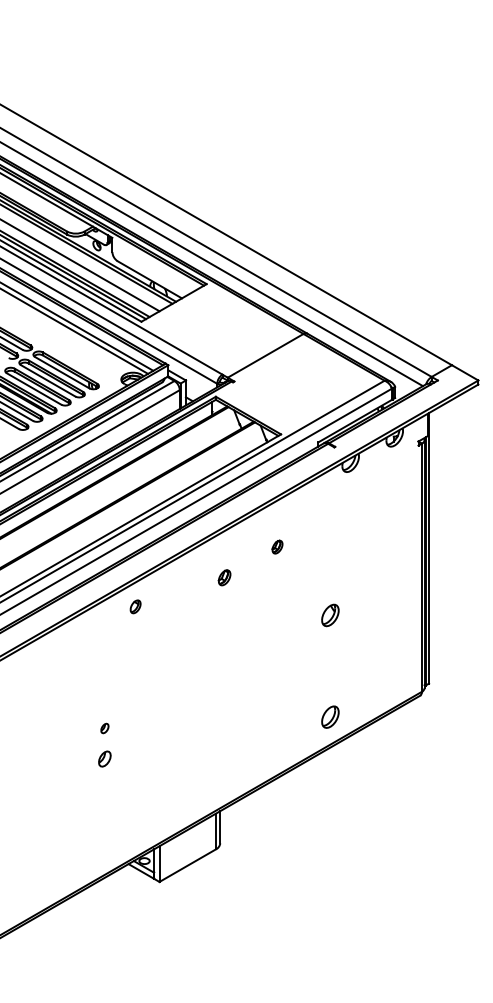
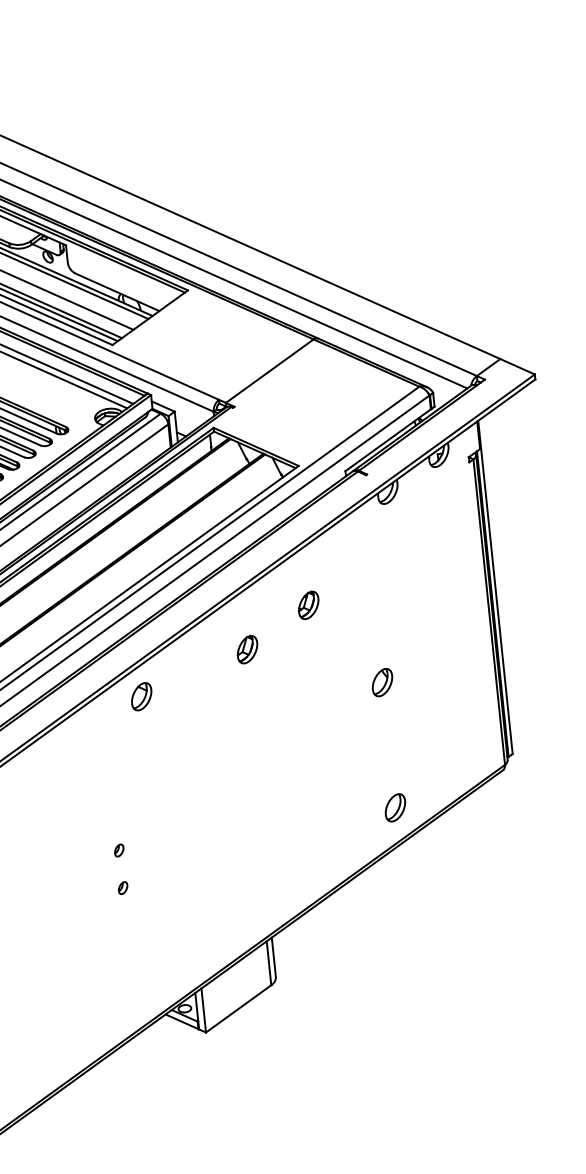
part: (277, 546) -> (308, 604), size x1.67
part: (224, 577) -> (247, 649), size x1.43
part: (135, 606) -> (141, 696), size x1.67
part: (104, 758) -> (122, 887), size x0.62

